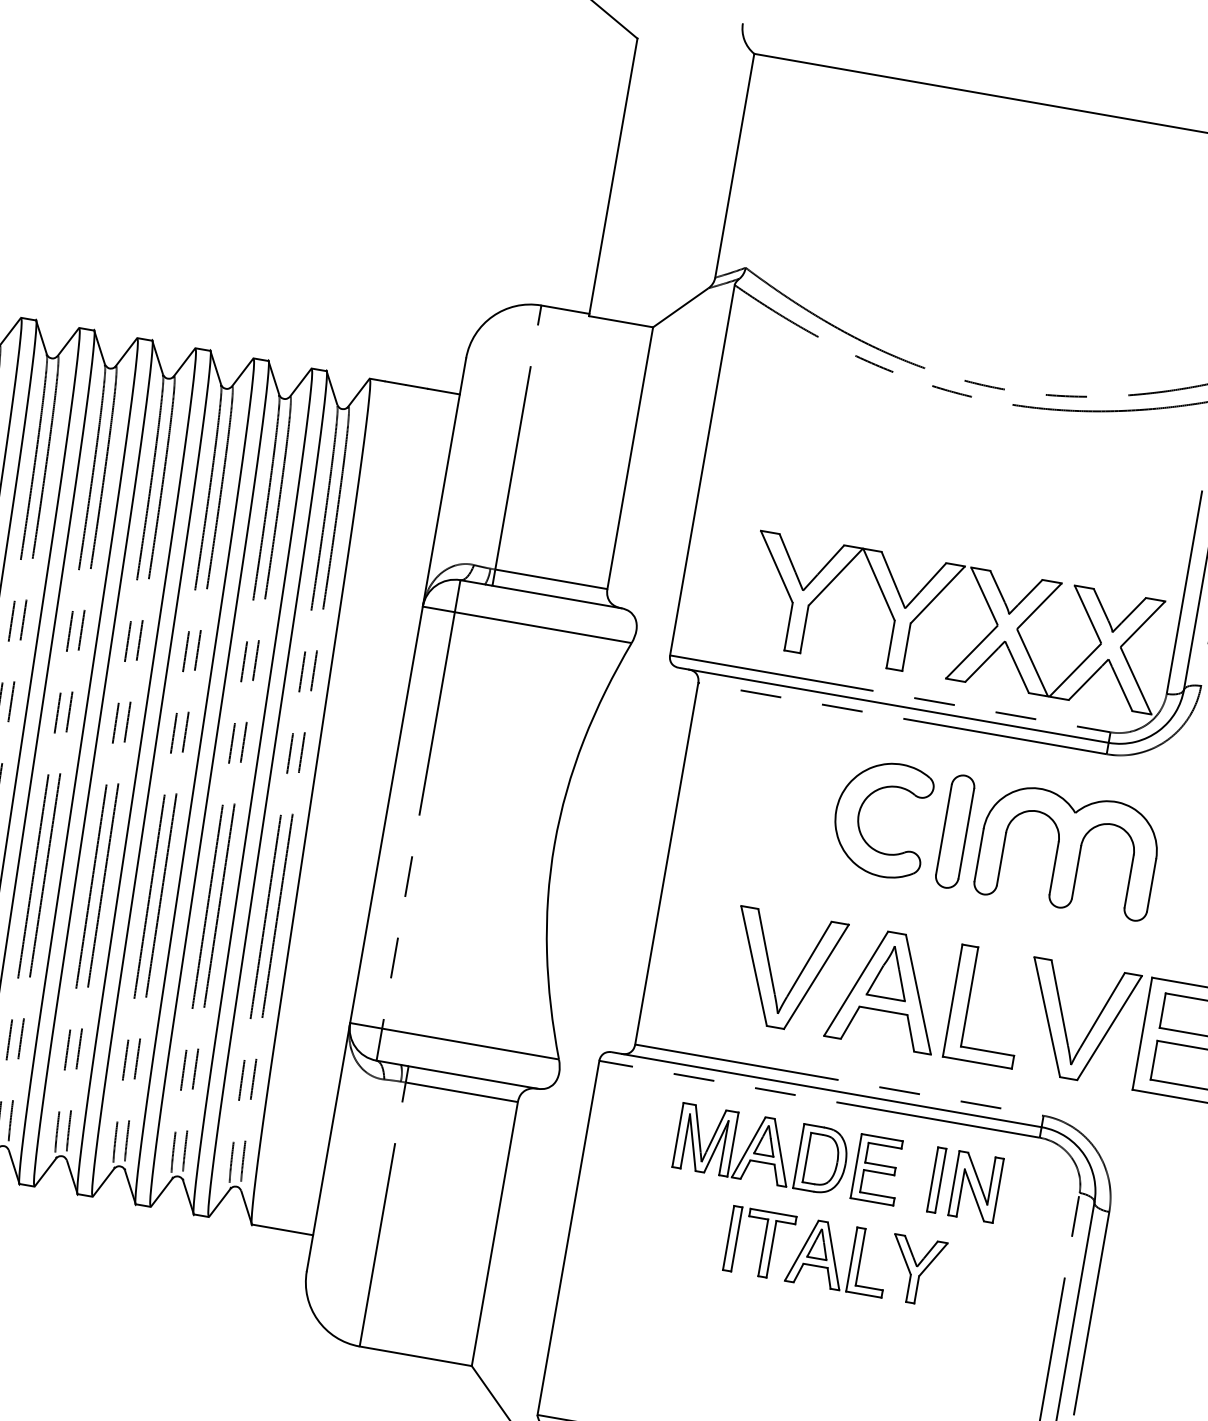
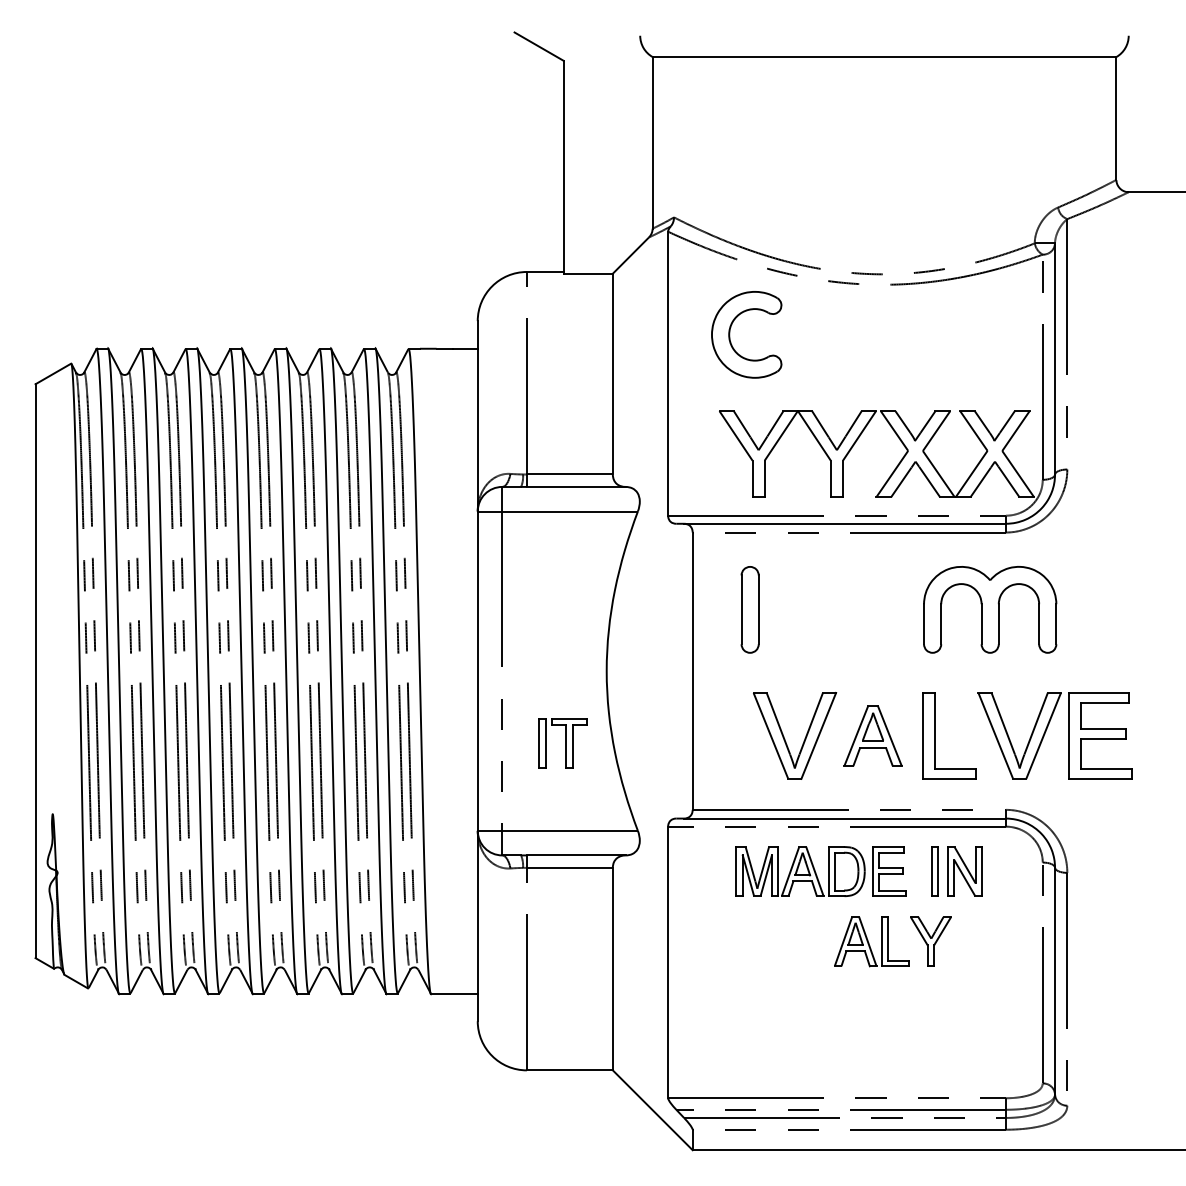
part: (860, 814) -> (730, 334), moved
part: (954, 831) -> (749, 609), moved
part: (886, 988) -> (872, 735), size x0.7
part: (758, 1243) -> (562, 743), moved

